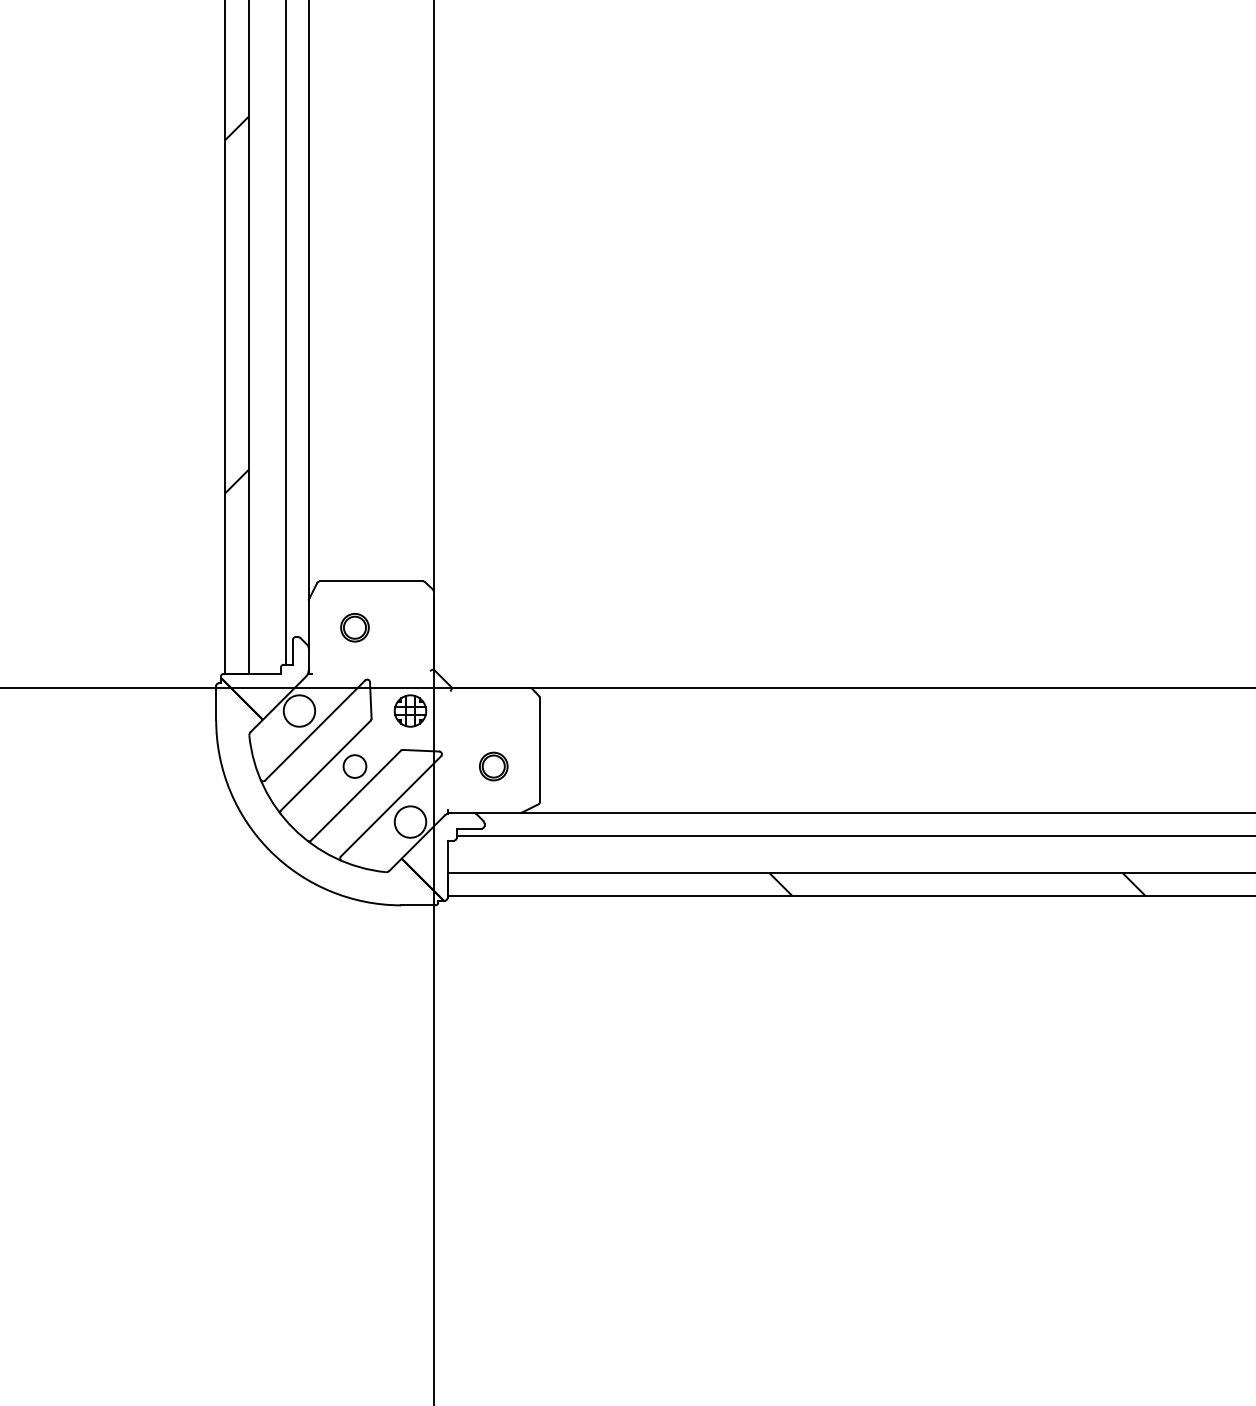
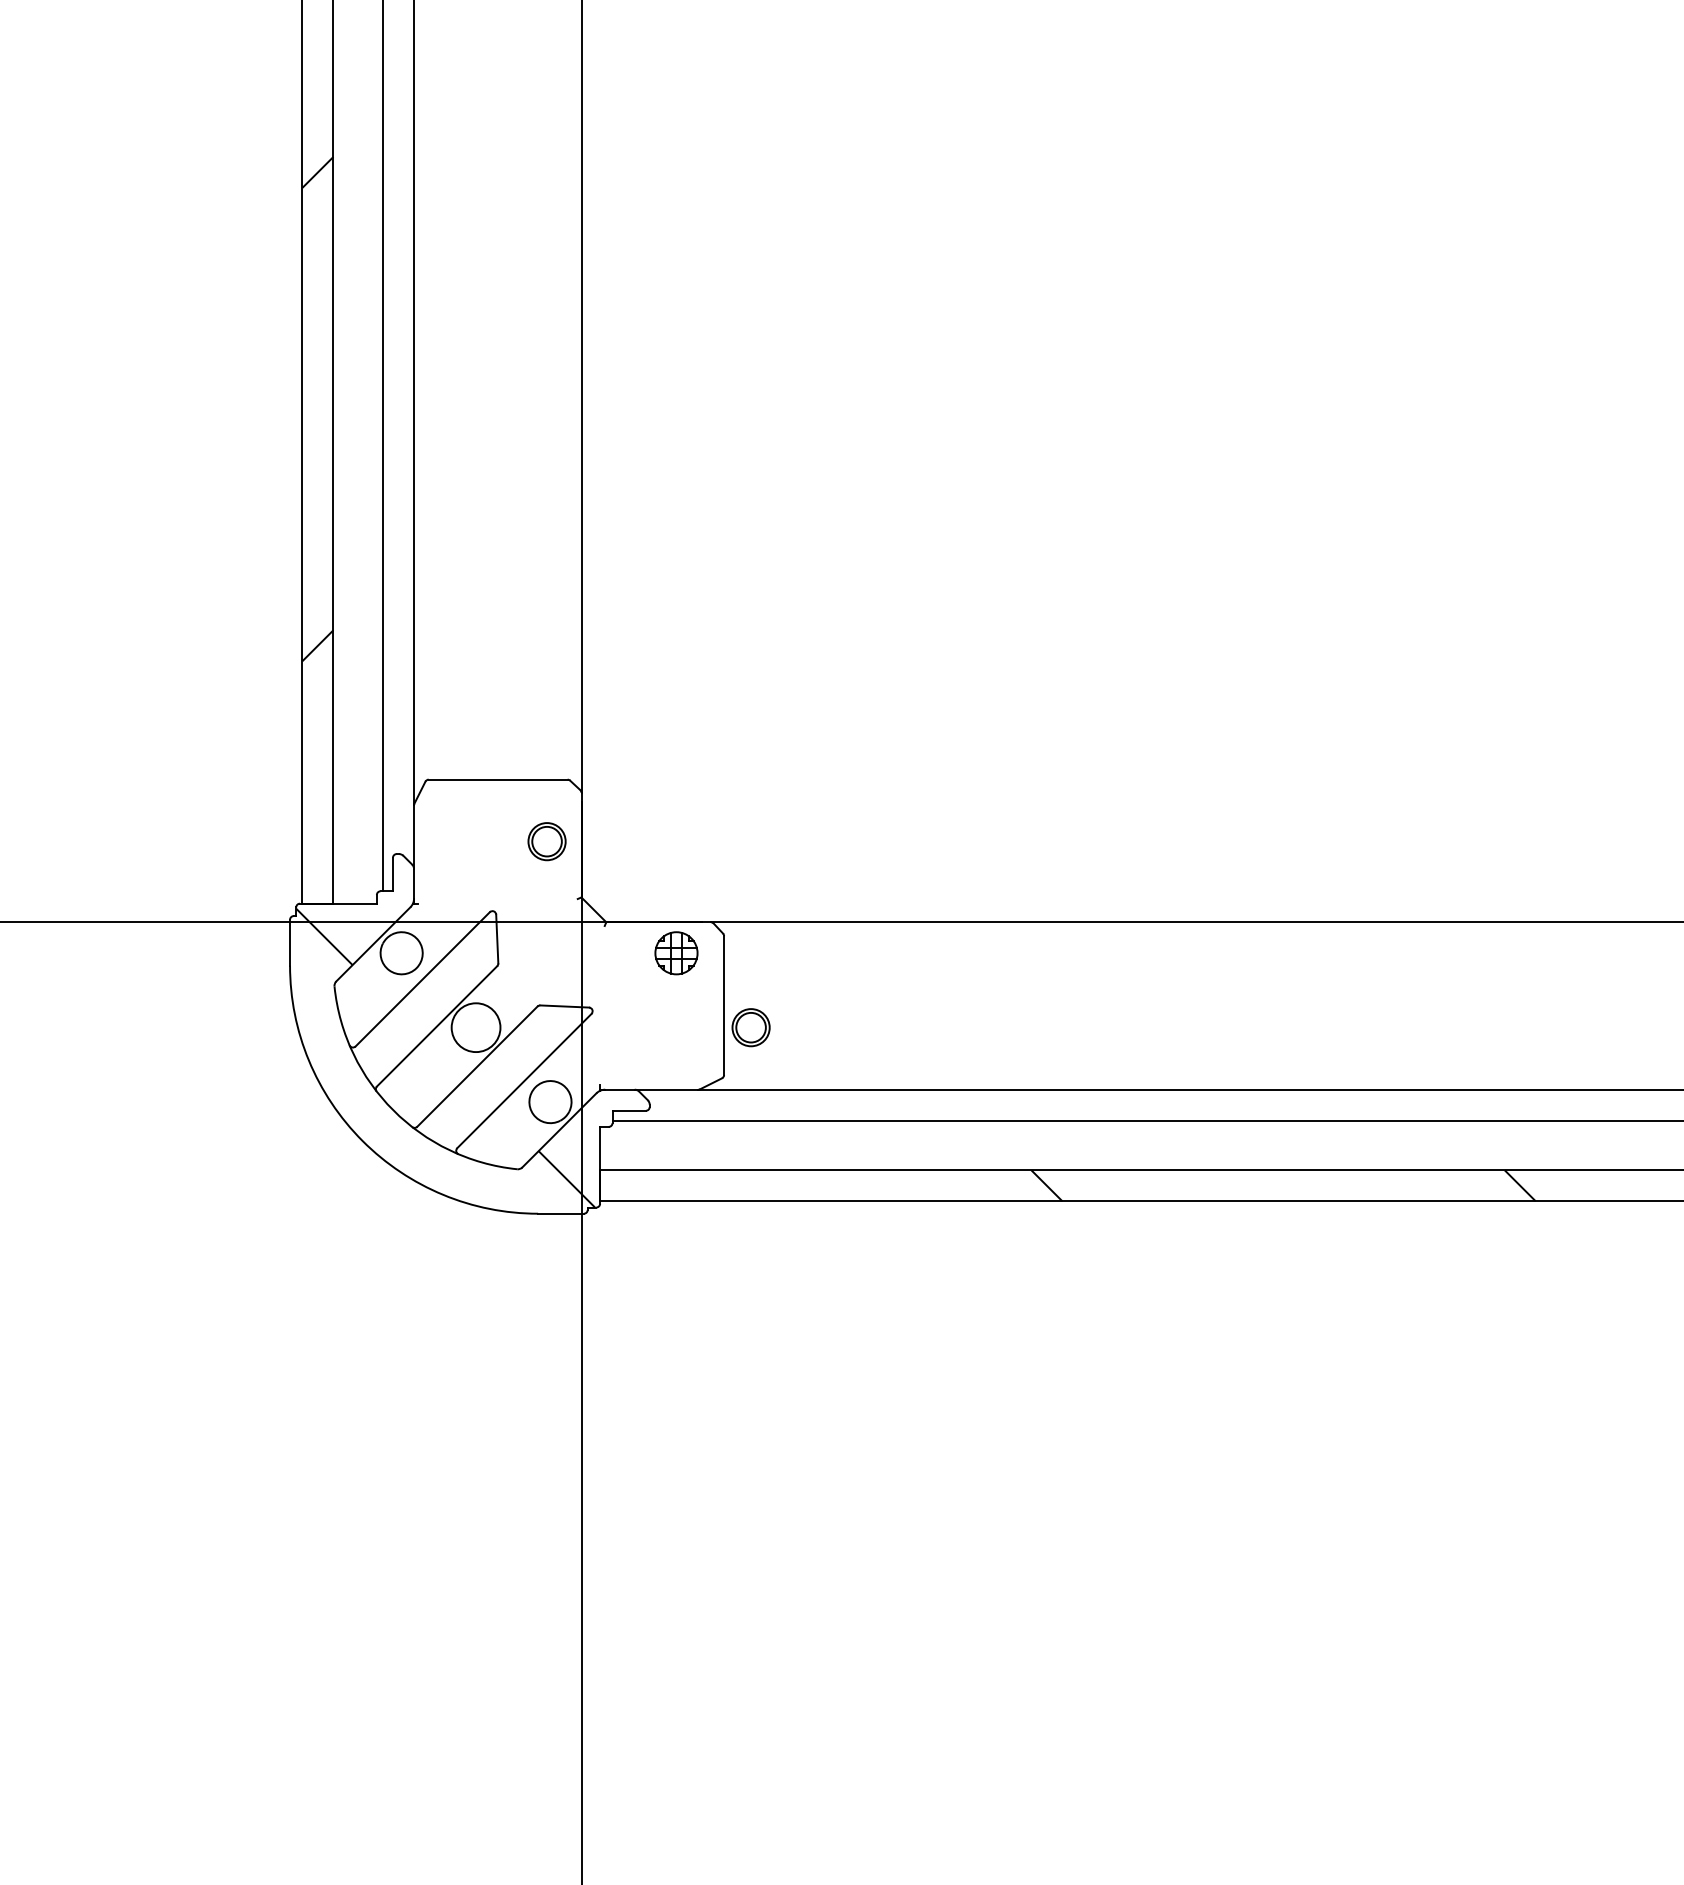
part: (354, 627) -> (546, 841), moved
part: (410, 711) -> (676, 953), moved
circle: (354, 766) -> (475, 1027), size x1.6
part: (493, 766) -> (750, 1027), moved
hatch: (332, 788) -> (445, 1057), removed

